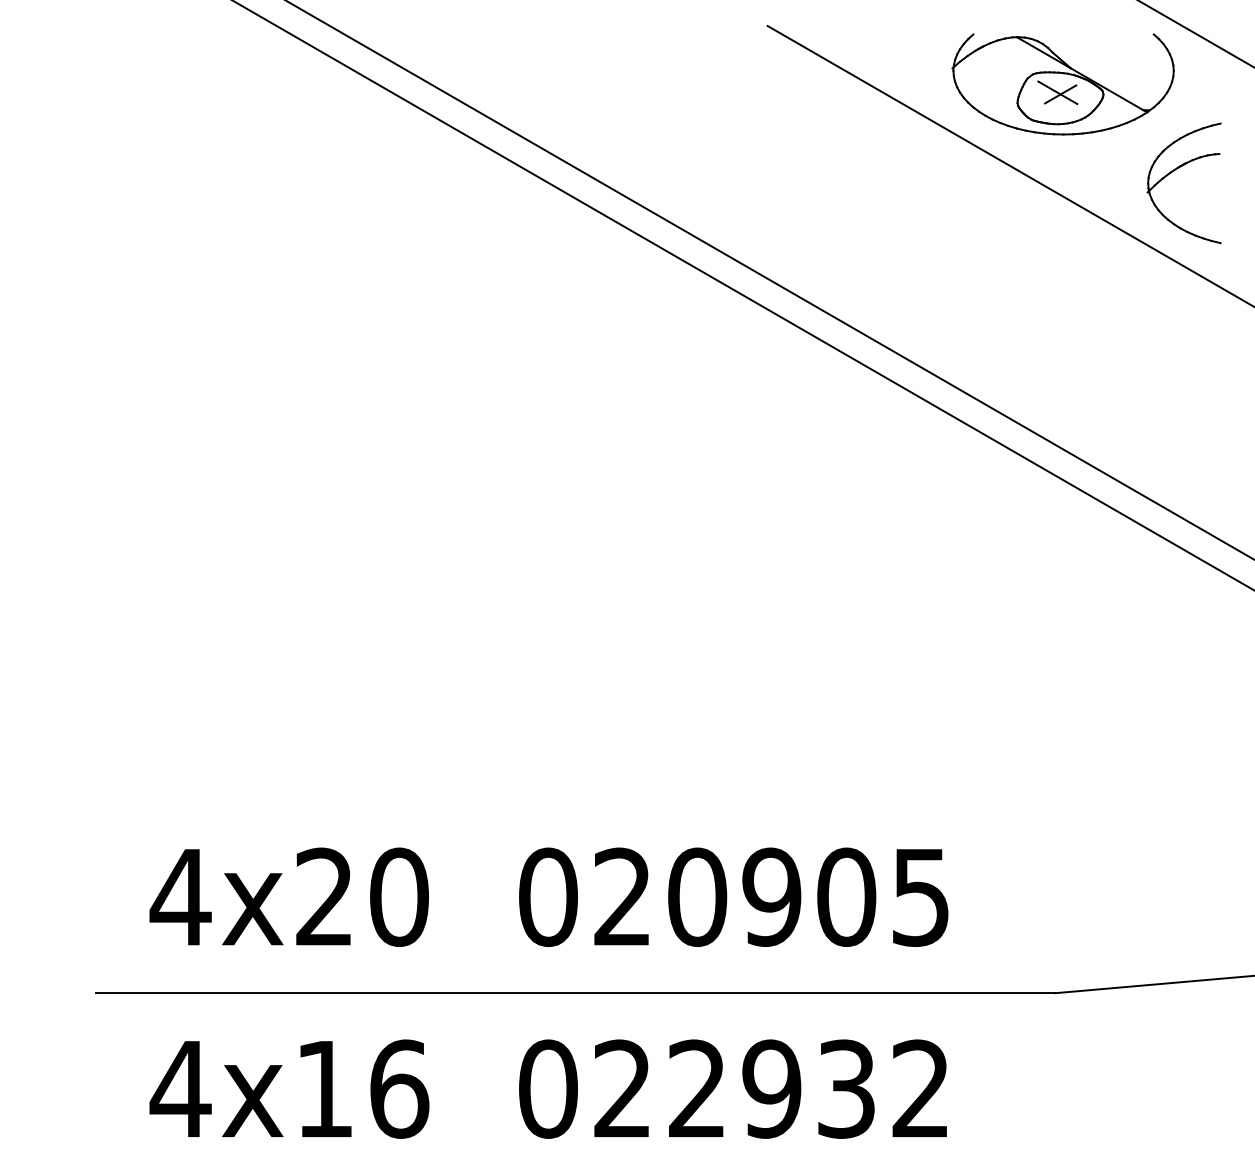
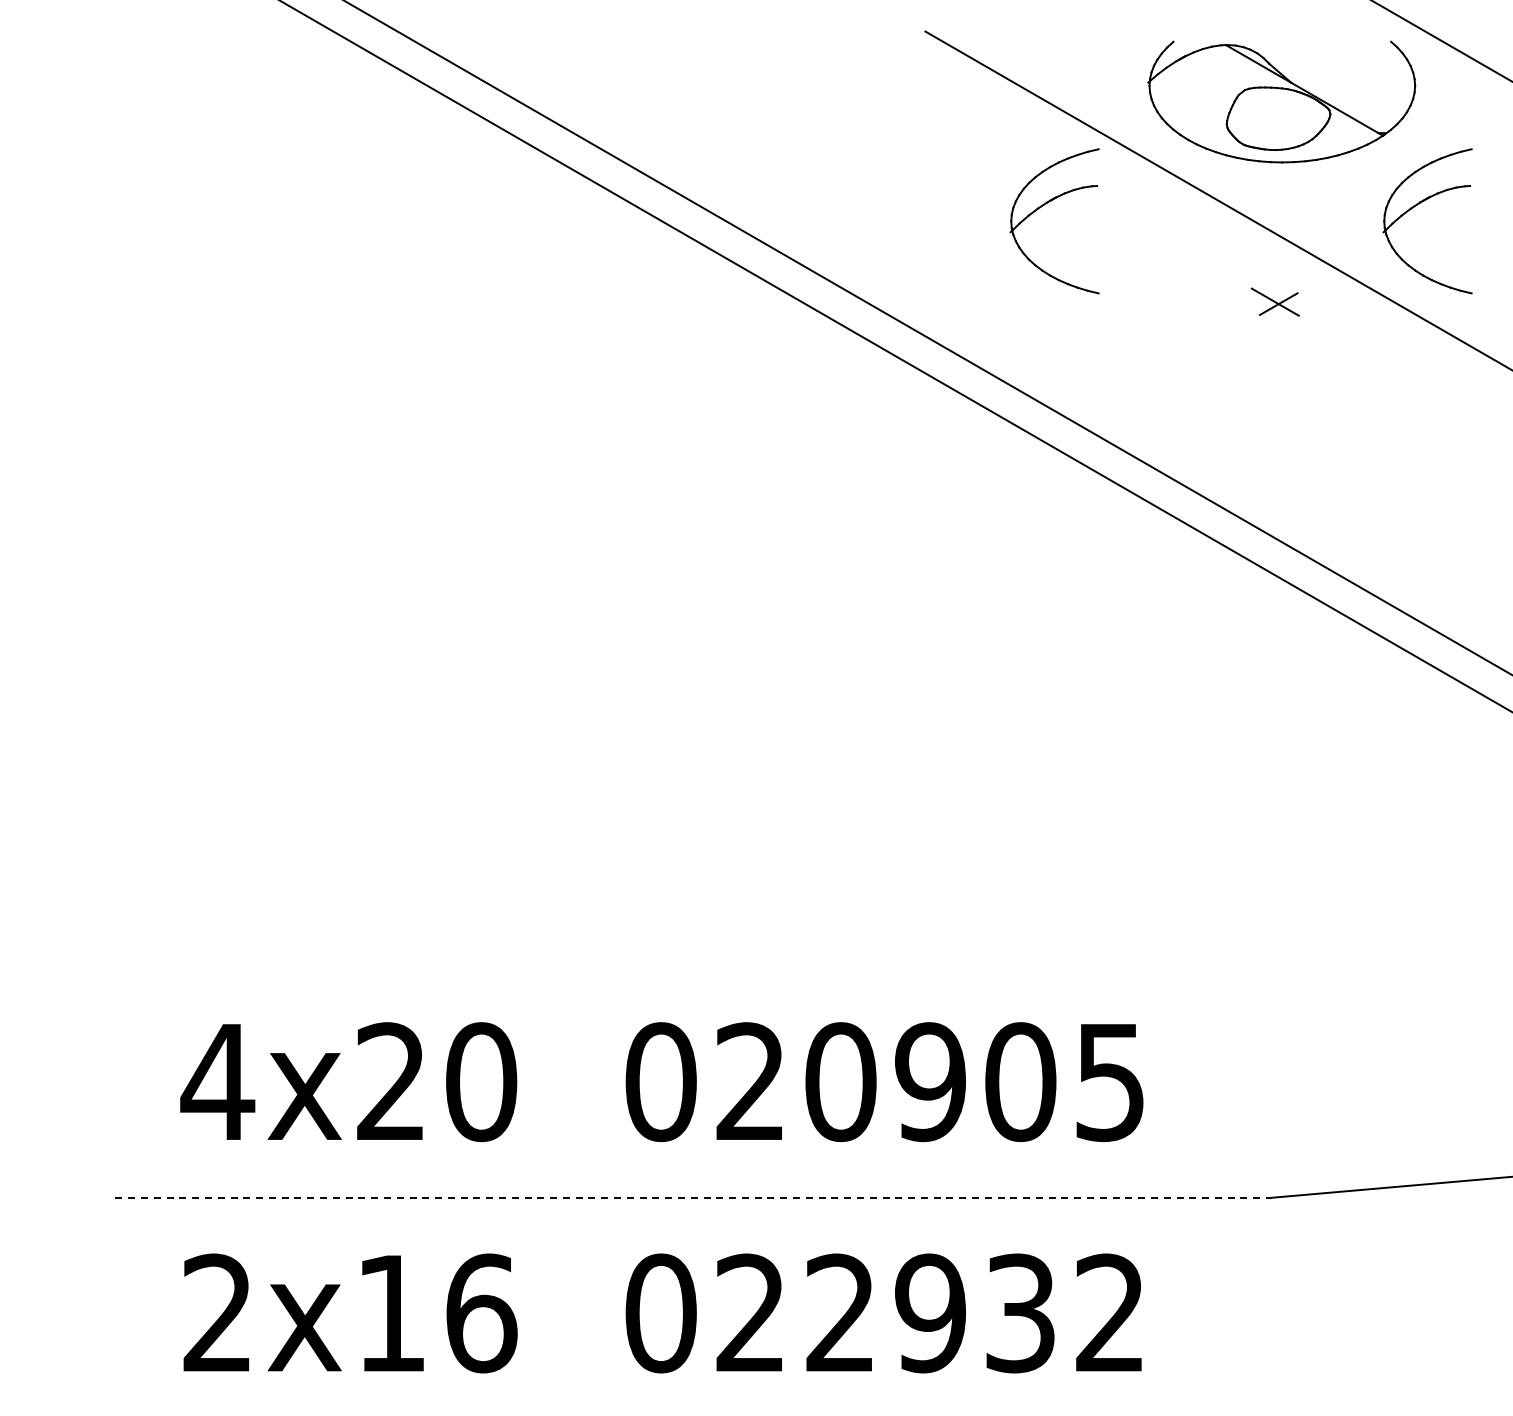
part: (1057, 92) -> (1274, 301), moved
part: (865, 171) -> (1043, 206), added
line: (576, 992) -> (694, 1197), solid -> dashed
text: (180, 1088) -> (217, 1312), 4x16 -> 2x16

